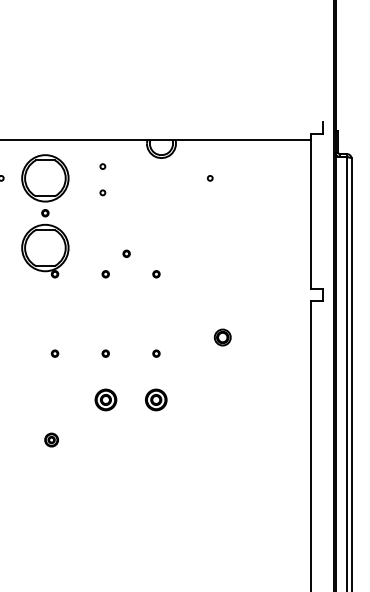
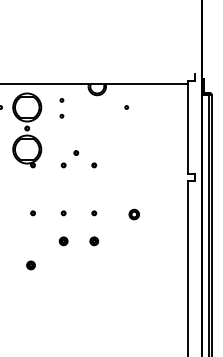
part: (221, 337) -> (133, 214), moved
part: (105, 400) -> (63, 241), size x0.62
part: (156, 400) -> (94, 241), size x0.62

